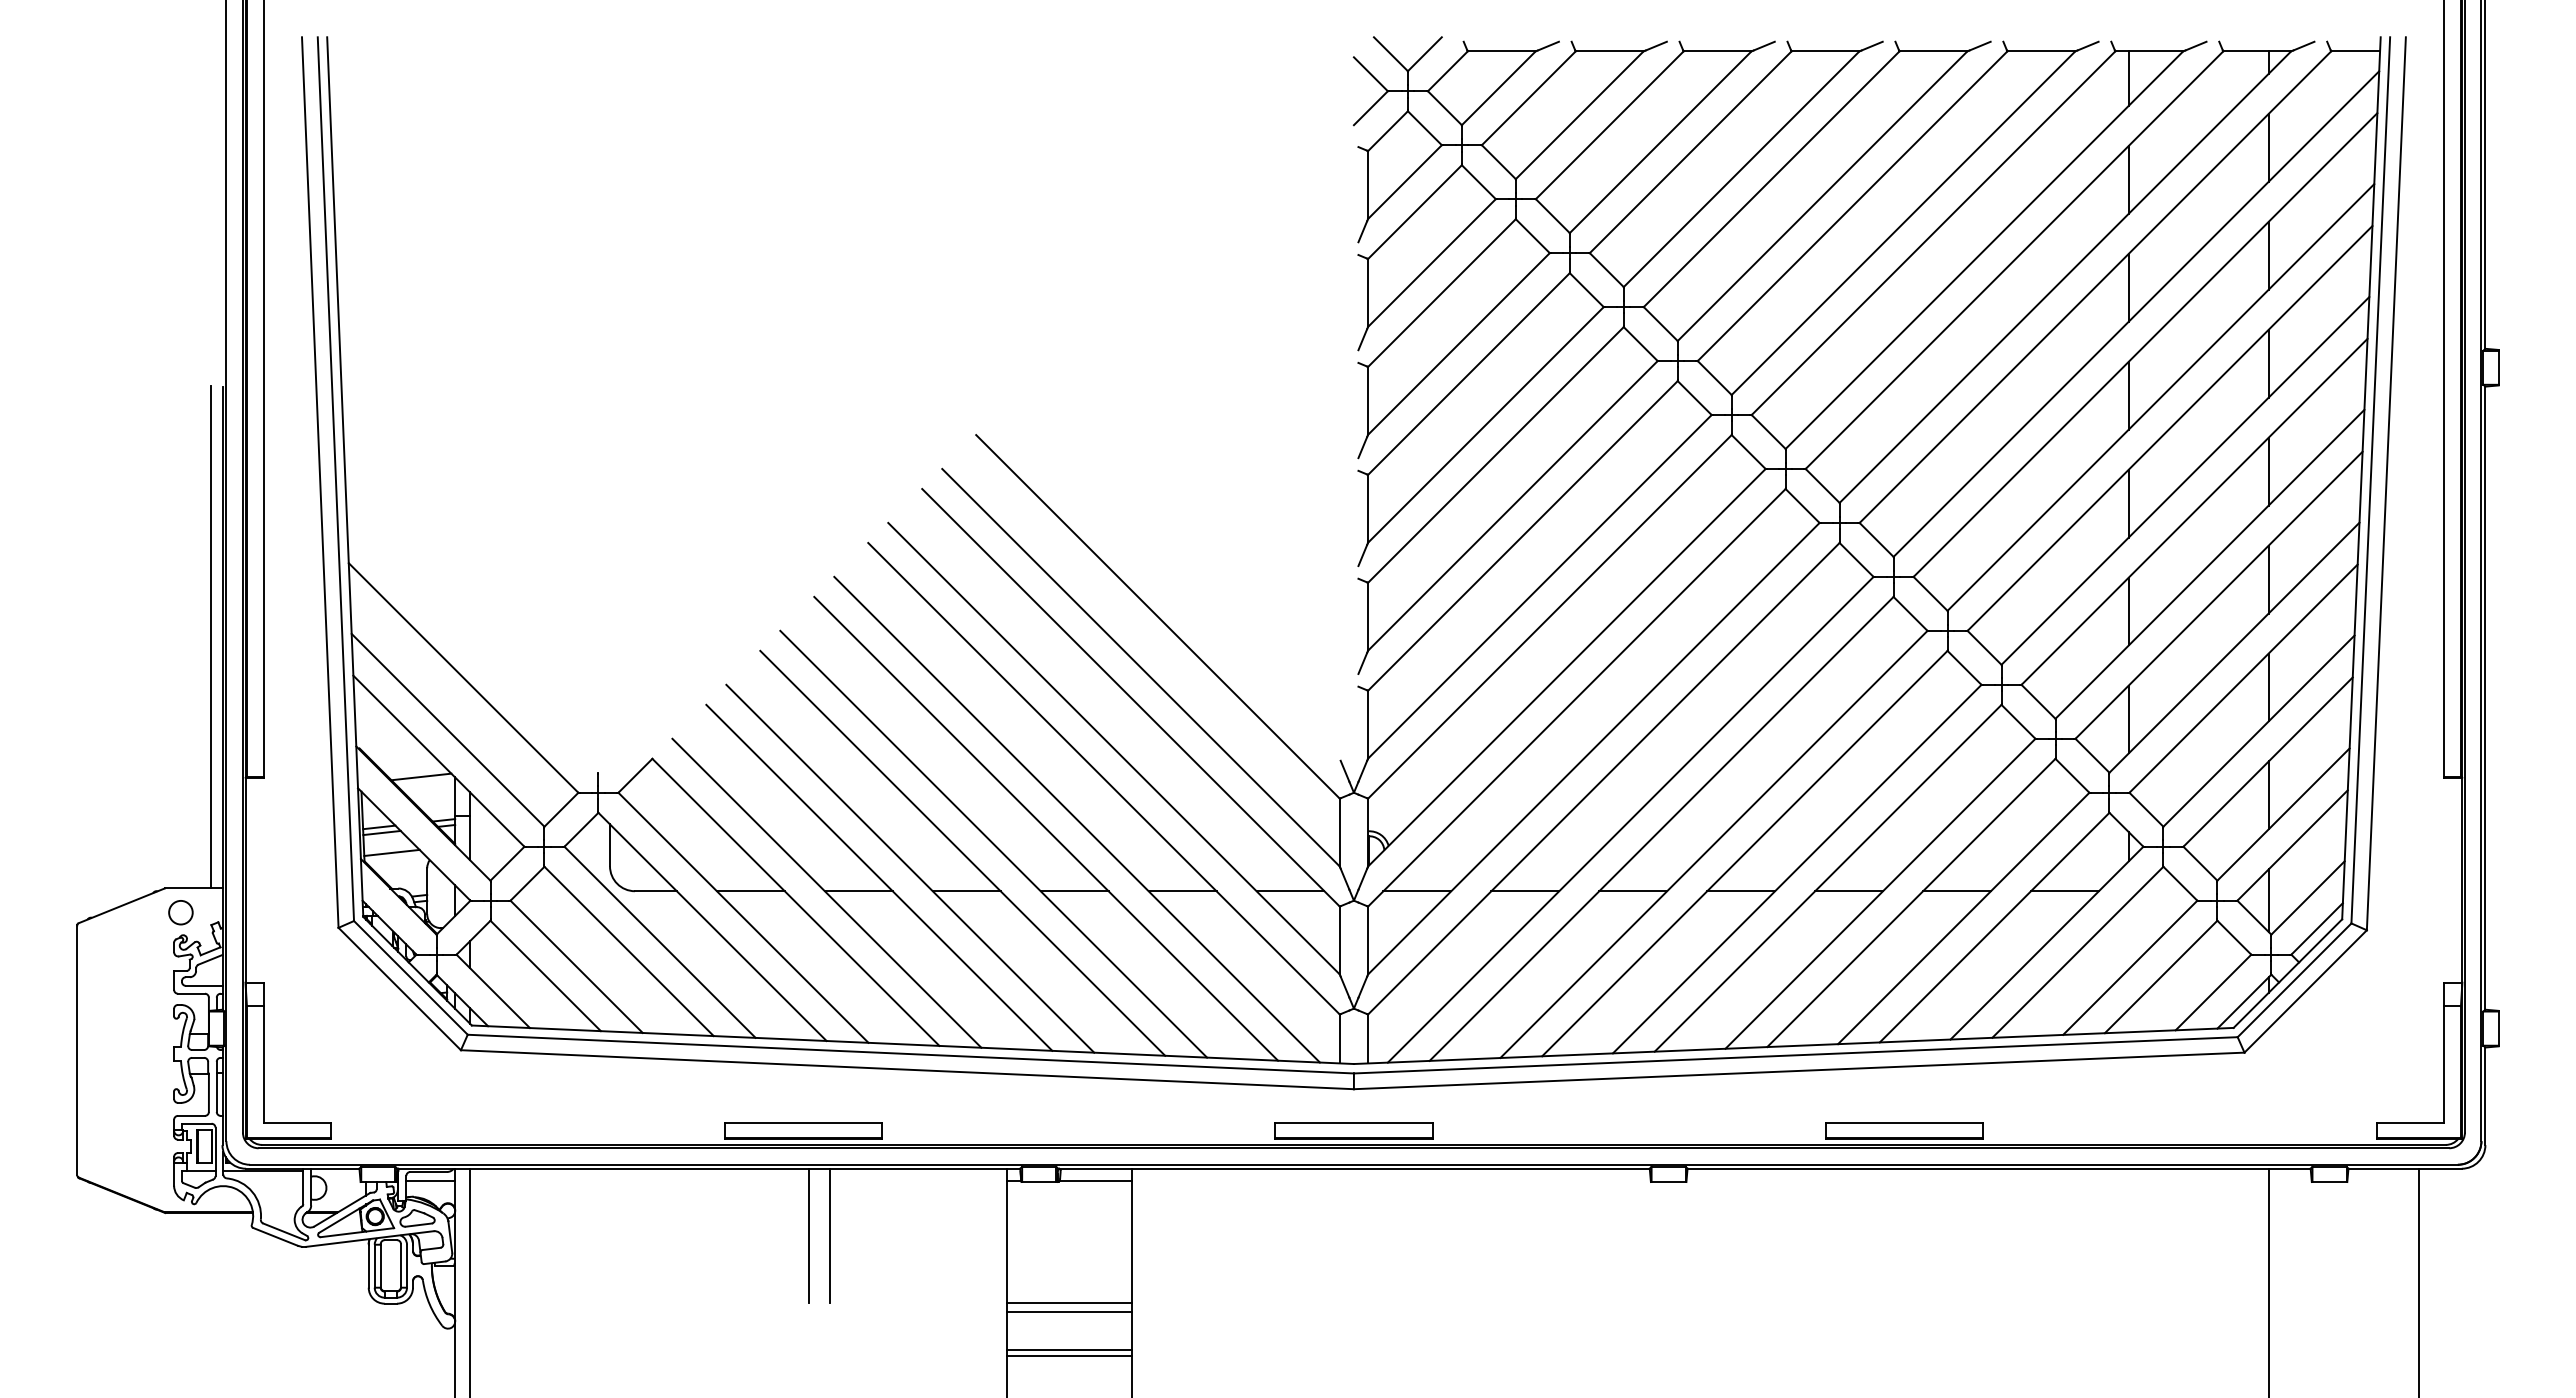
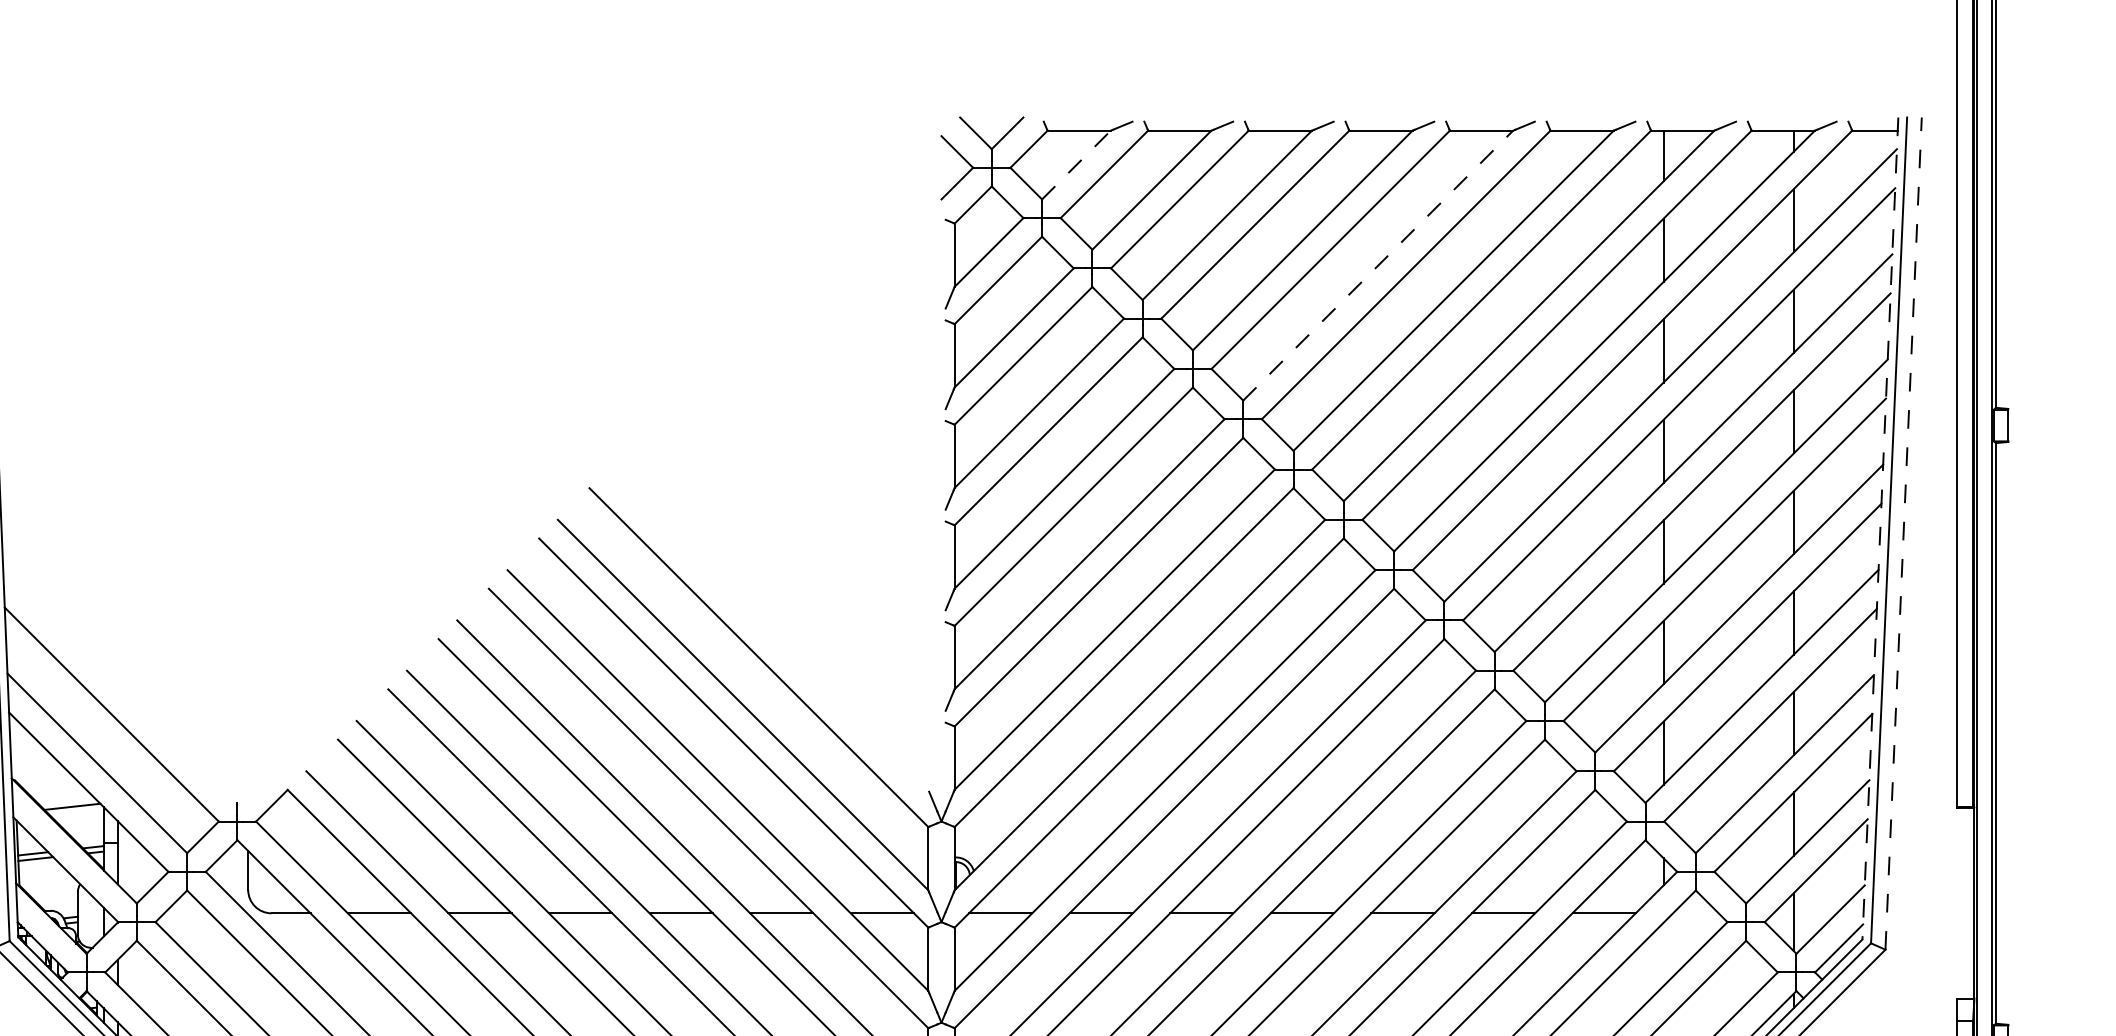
line: (1499, 87) -> (1077, 164), solid -> dashed
line: (1822, 196) -> (1378, 265), solid -> dashed
line: (2361, 478) -> (1880, 528), solid -> dashed
line: (2386, 483) -> (1903, 533), solid -> dashed
line: (391, 852) -> (44, 877), removed

